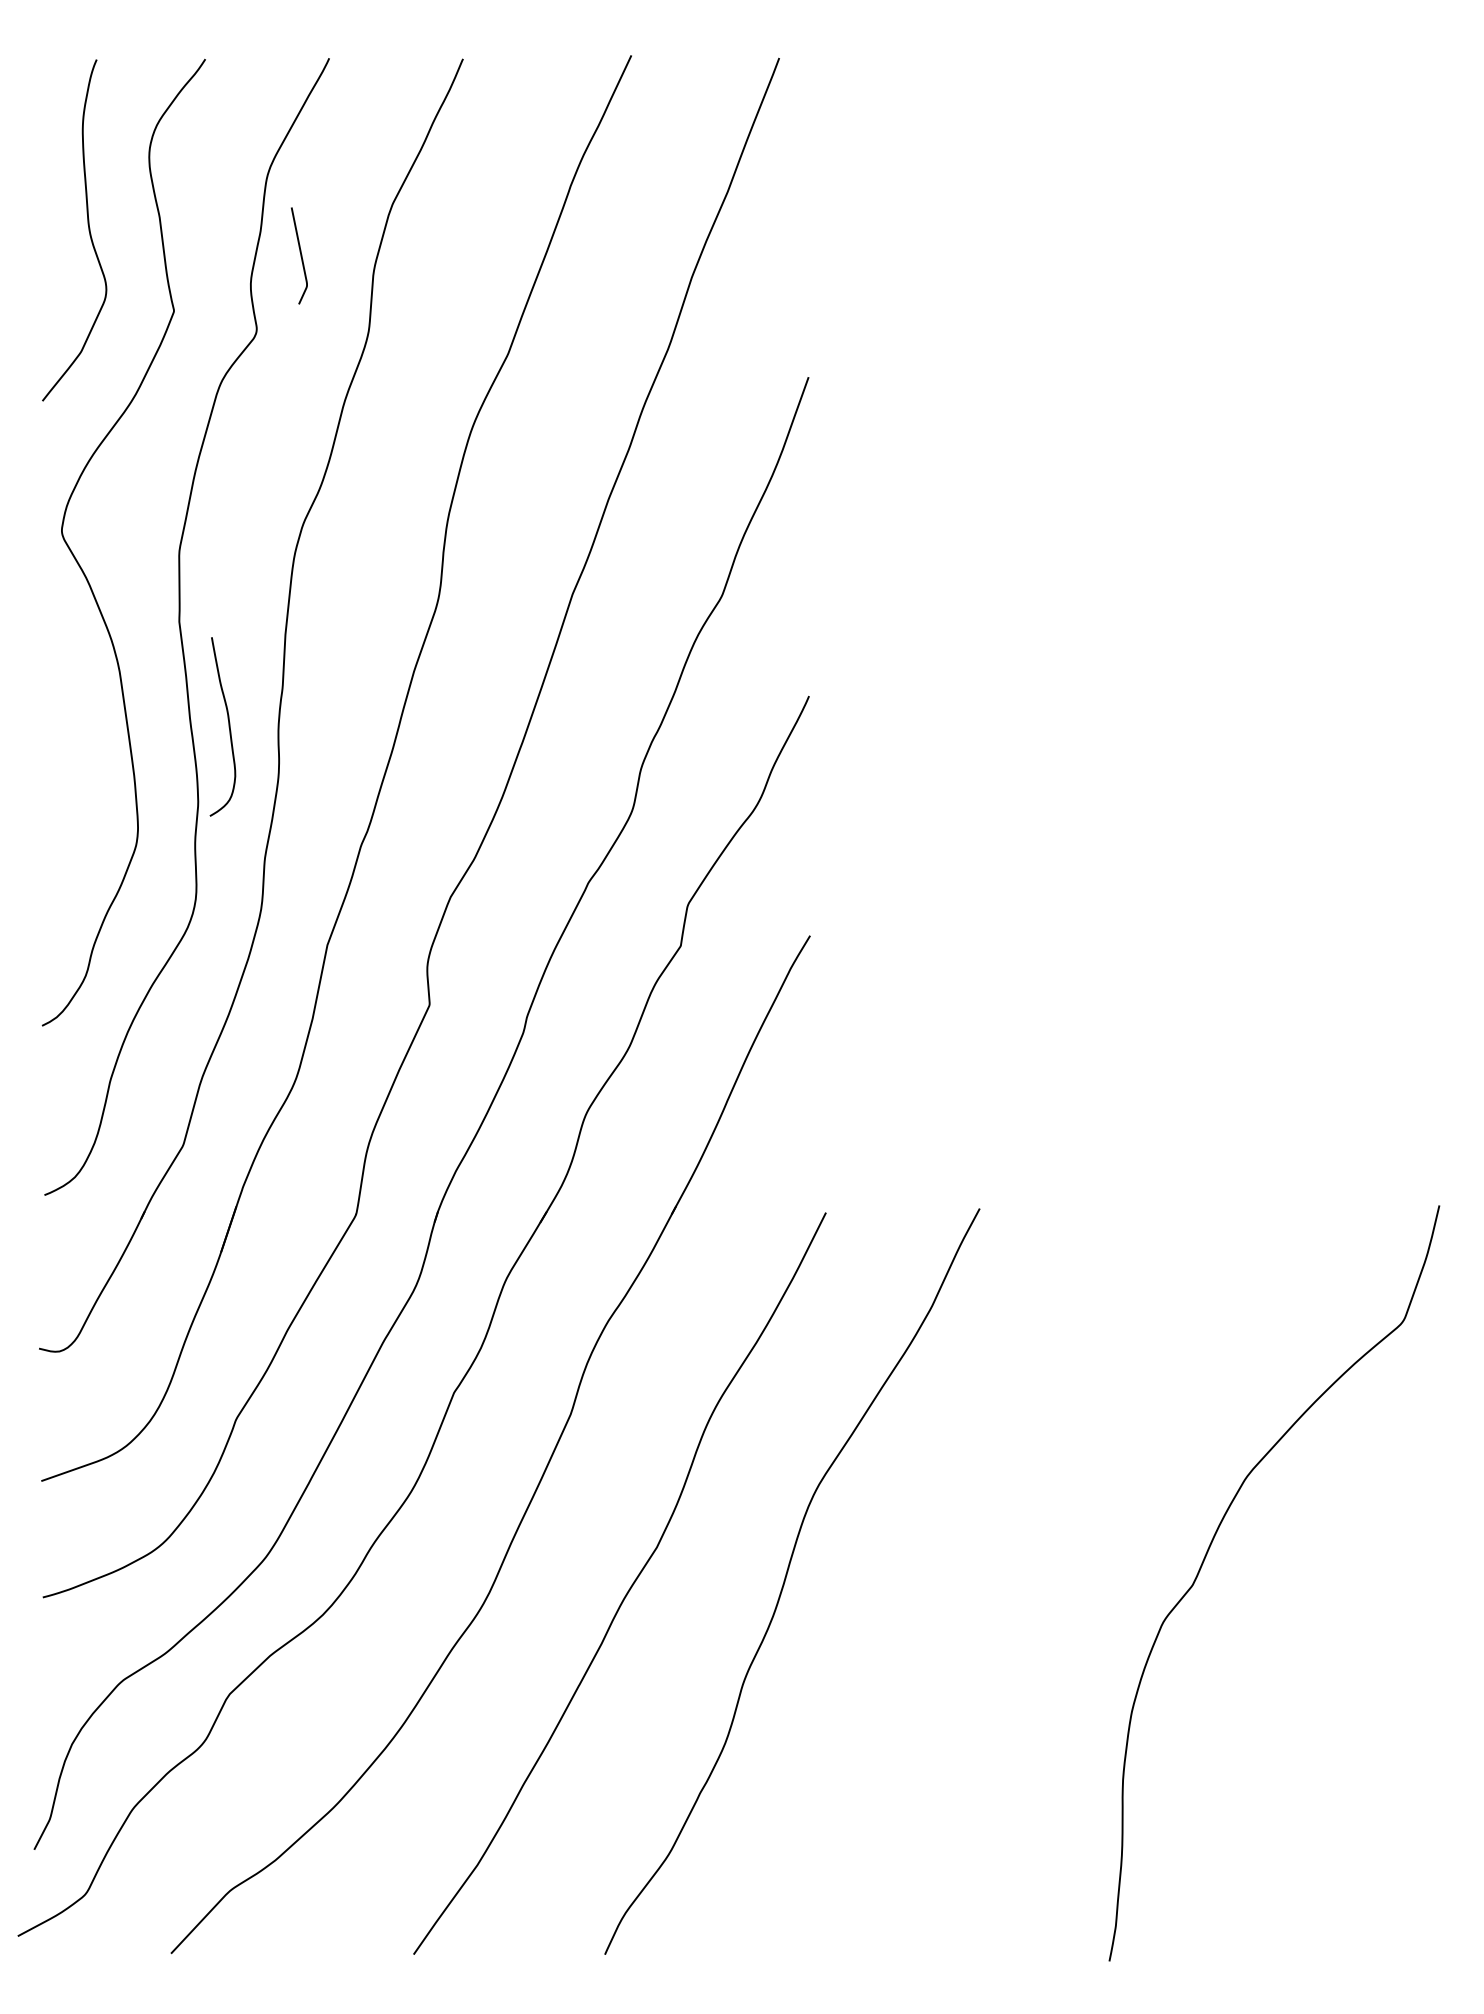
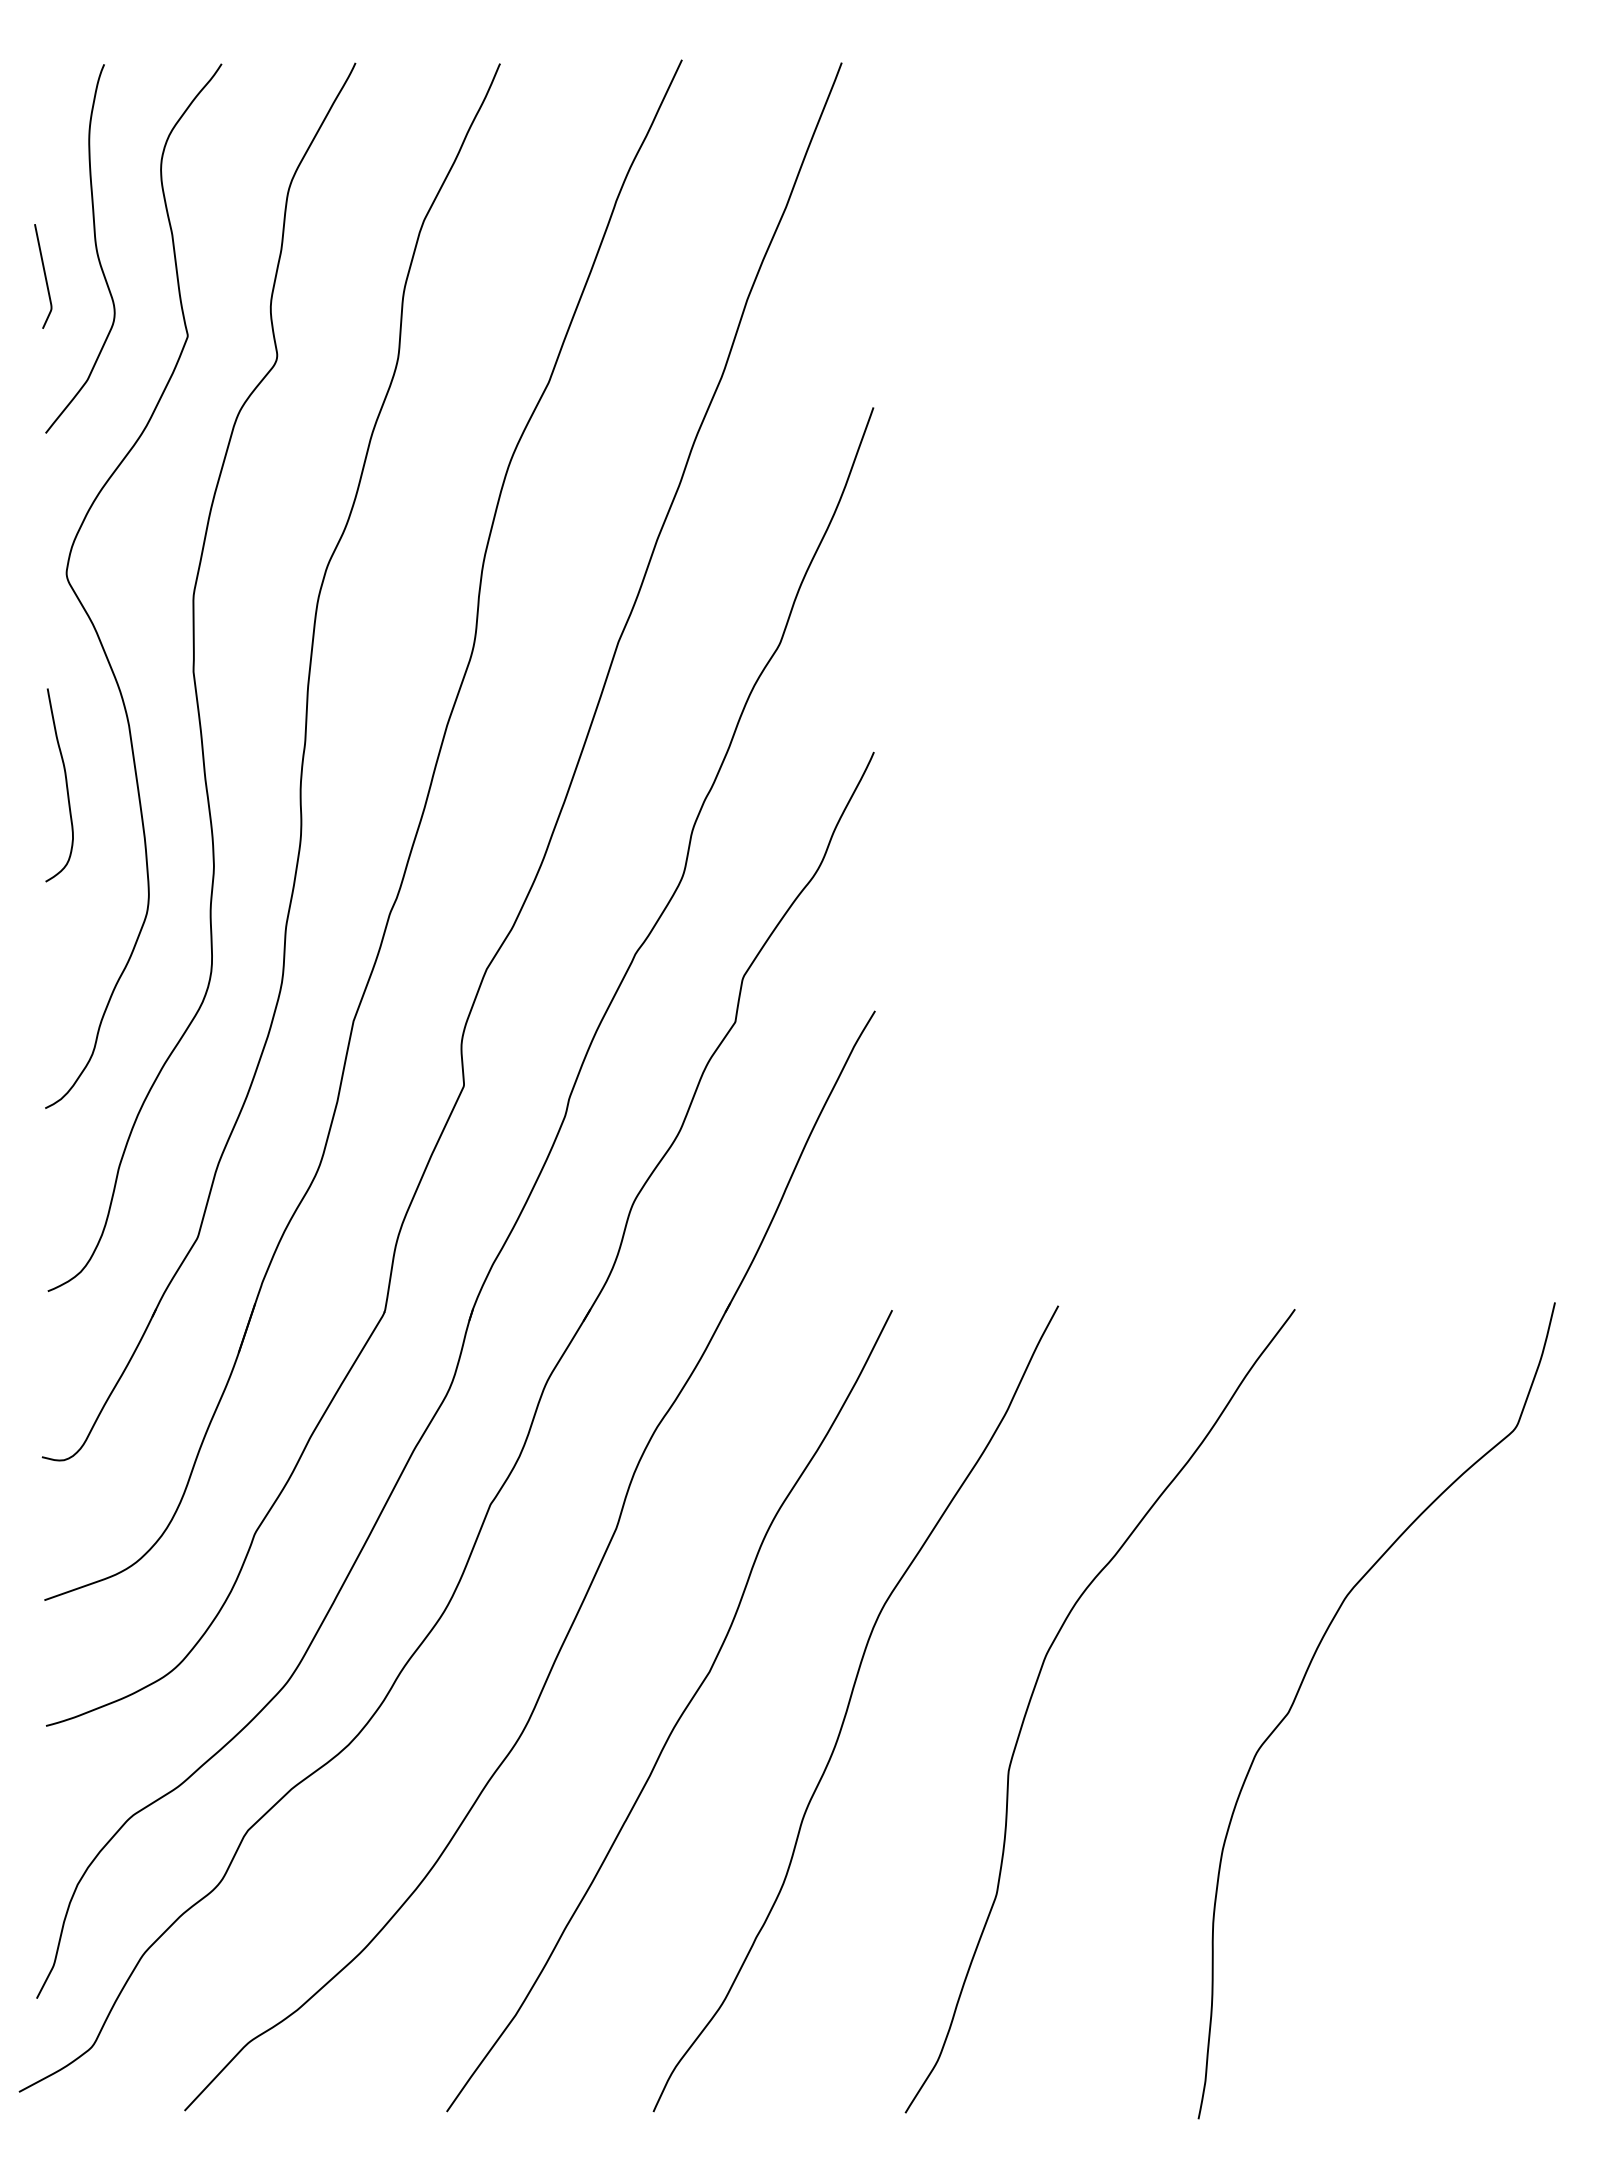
curve: (300, 255) -> (44, 276), moved
curve: (228, 725) -> (65, 783), moved
curve: (958, 1562) -> (1035, 1688), added

